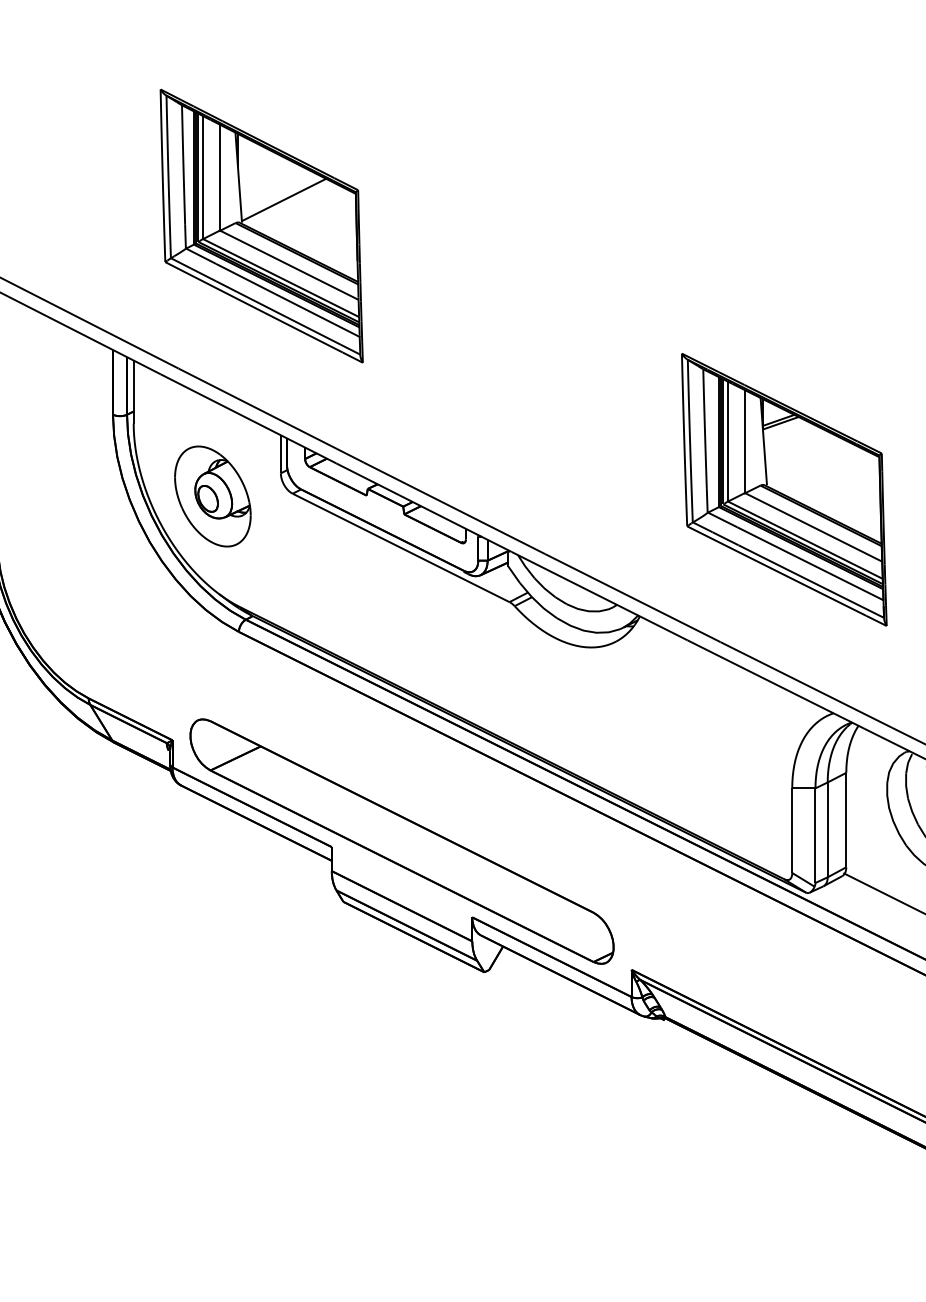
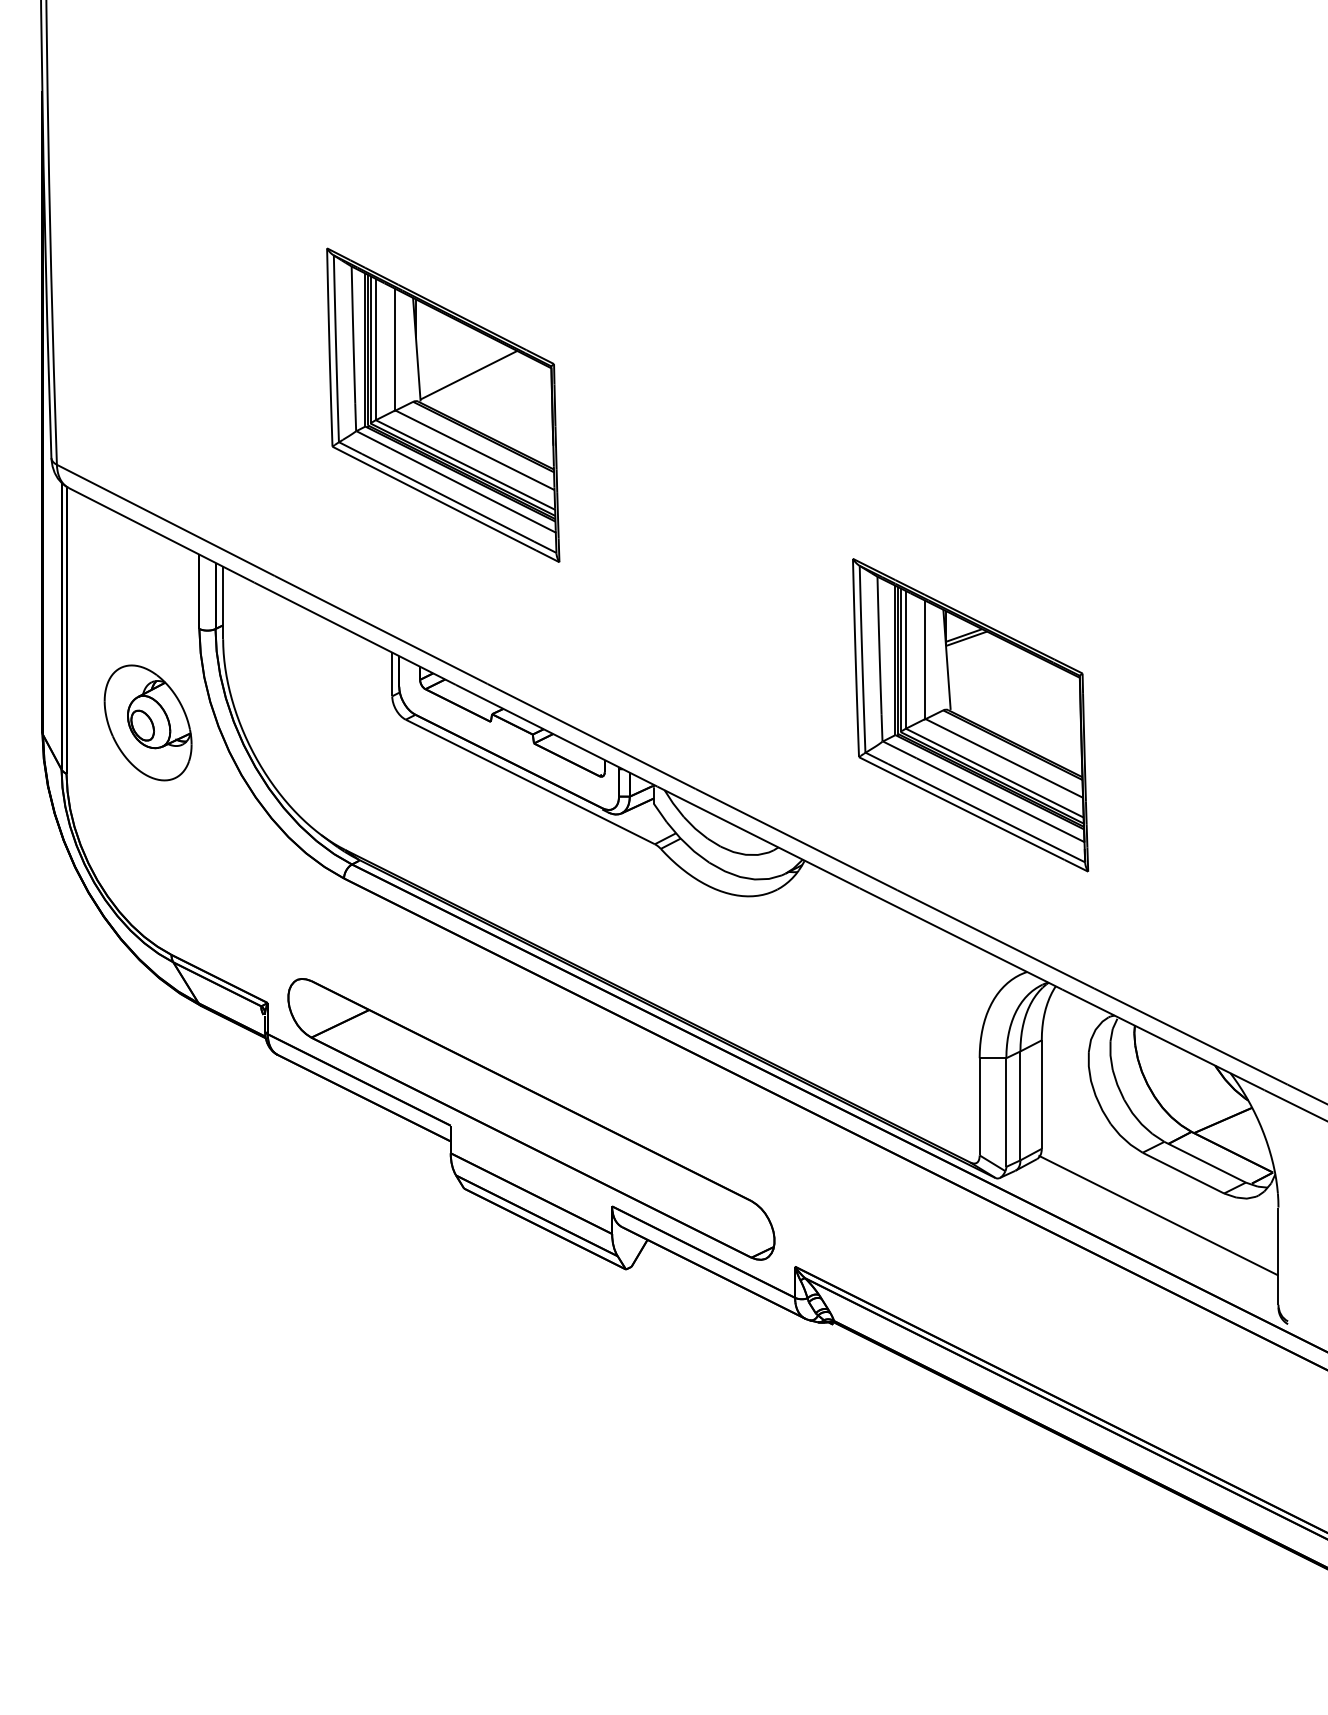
part: (261, 225) -> (443, 404), moved
part: (212, 496) -> (147, 722), moved

